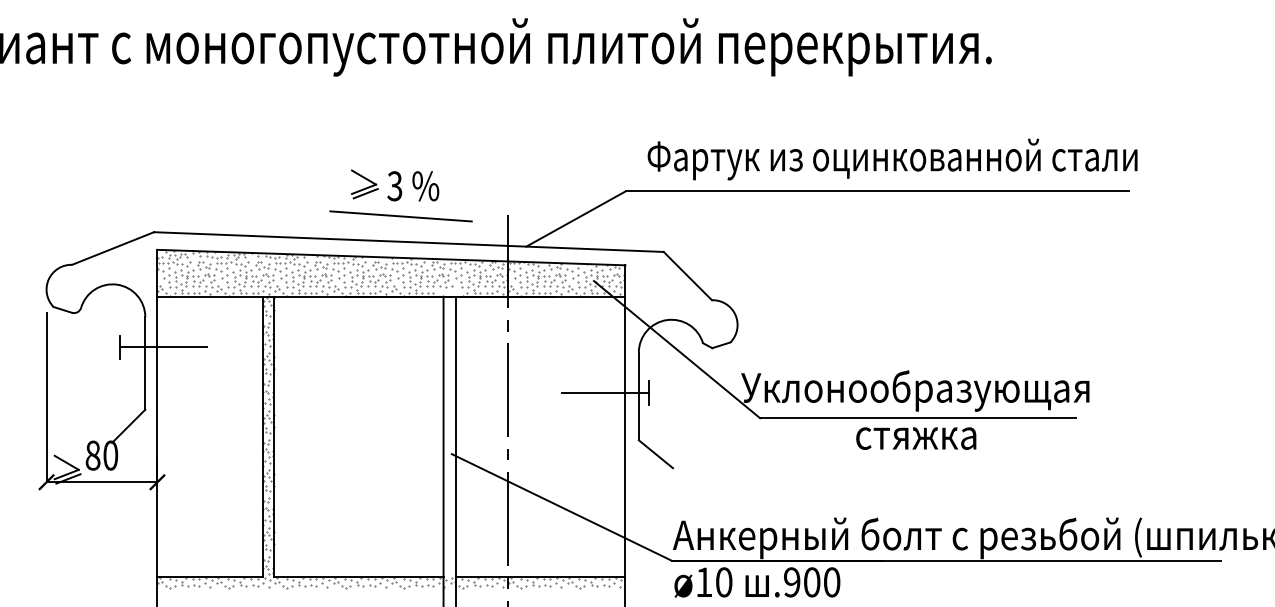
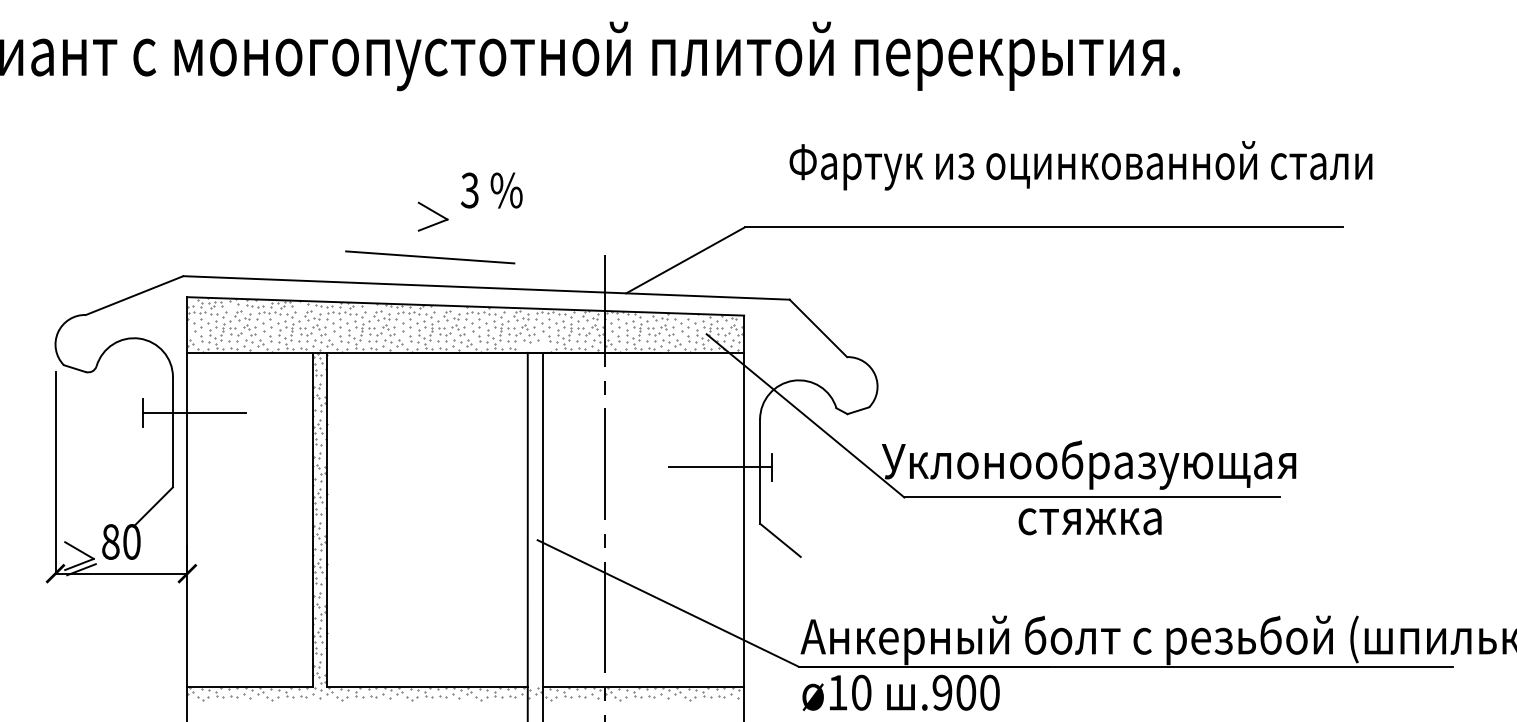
text: (892, 159) -> (1080, 165), moved
text: (413, 186) -> (491, 190), moved
line: (365, 192) -> (434, 229), removed
line: (401, 216) -> (430, 257), moved

